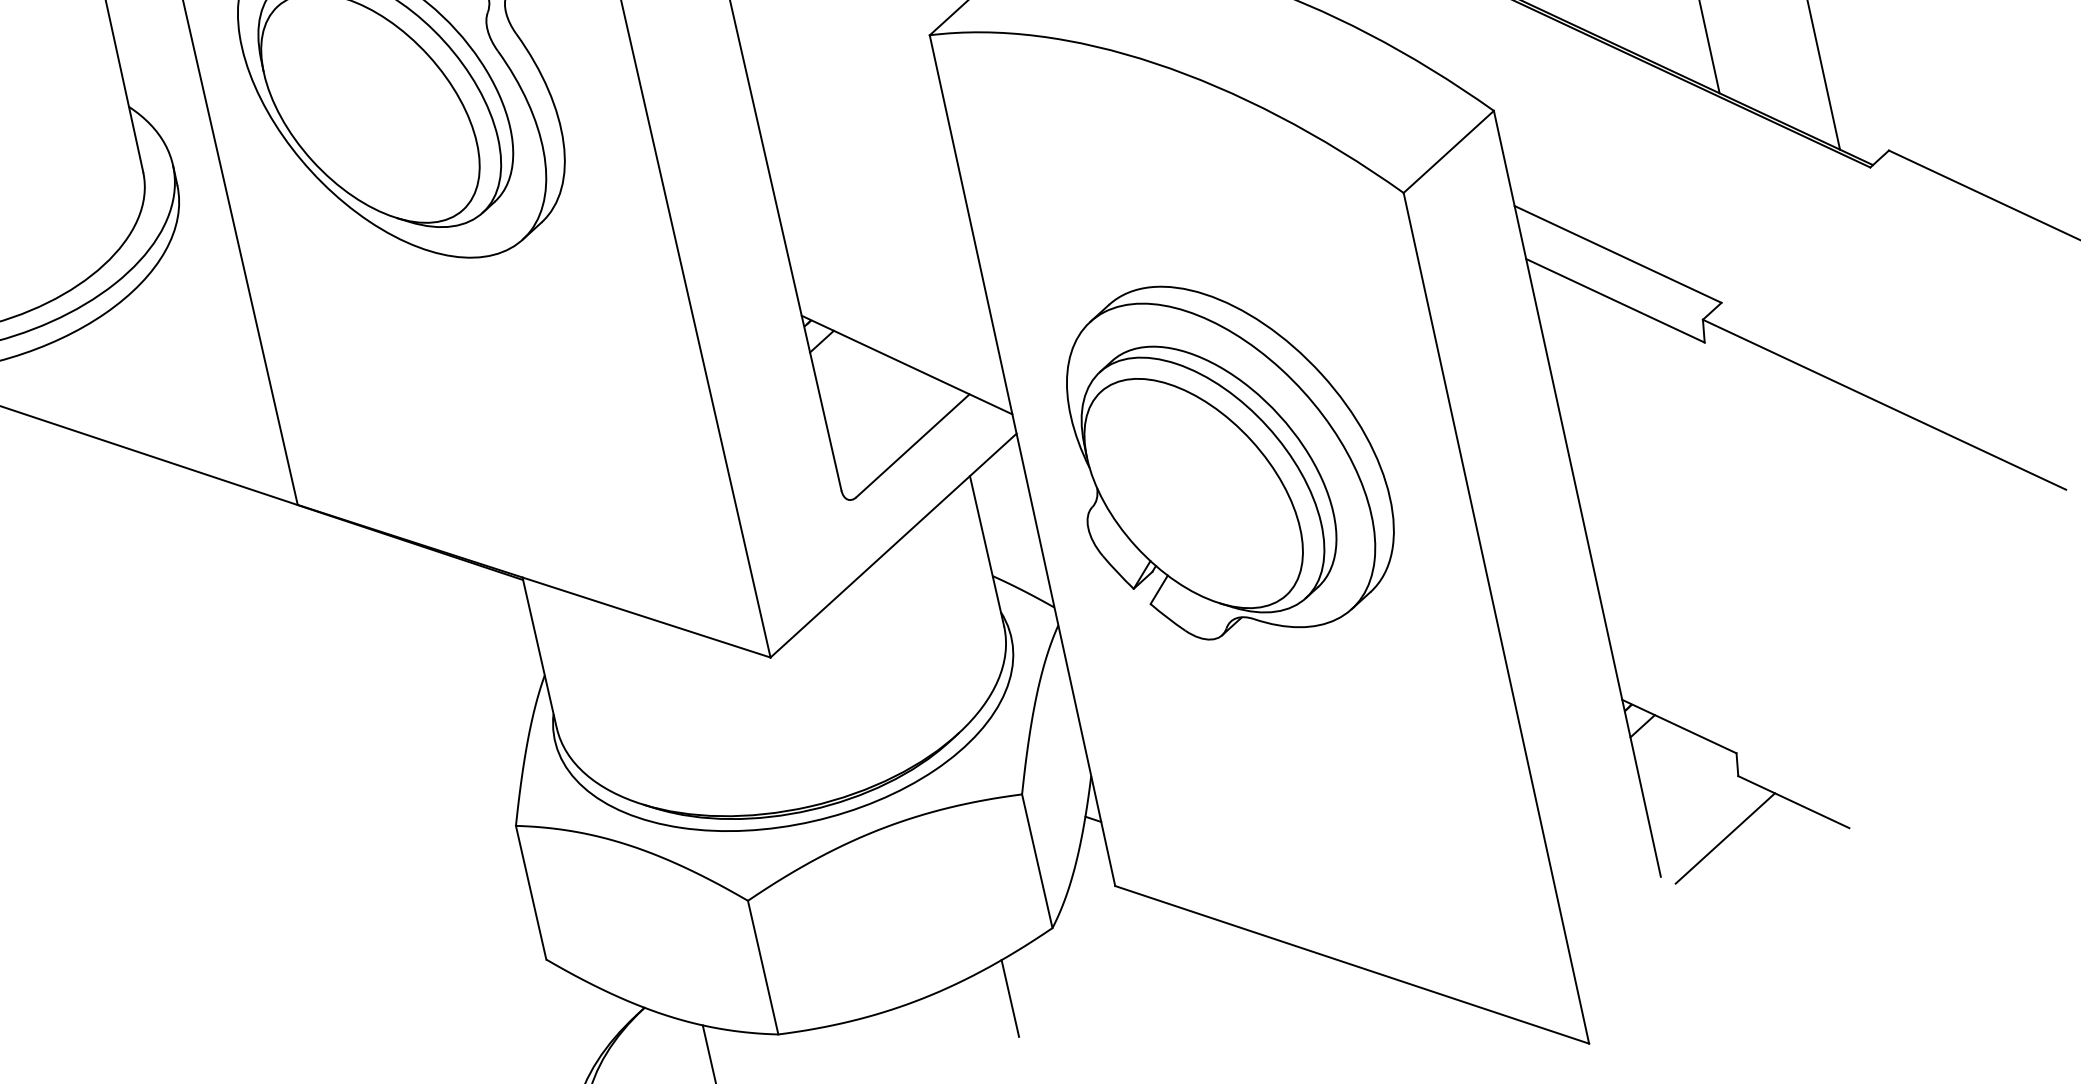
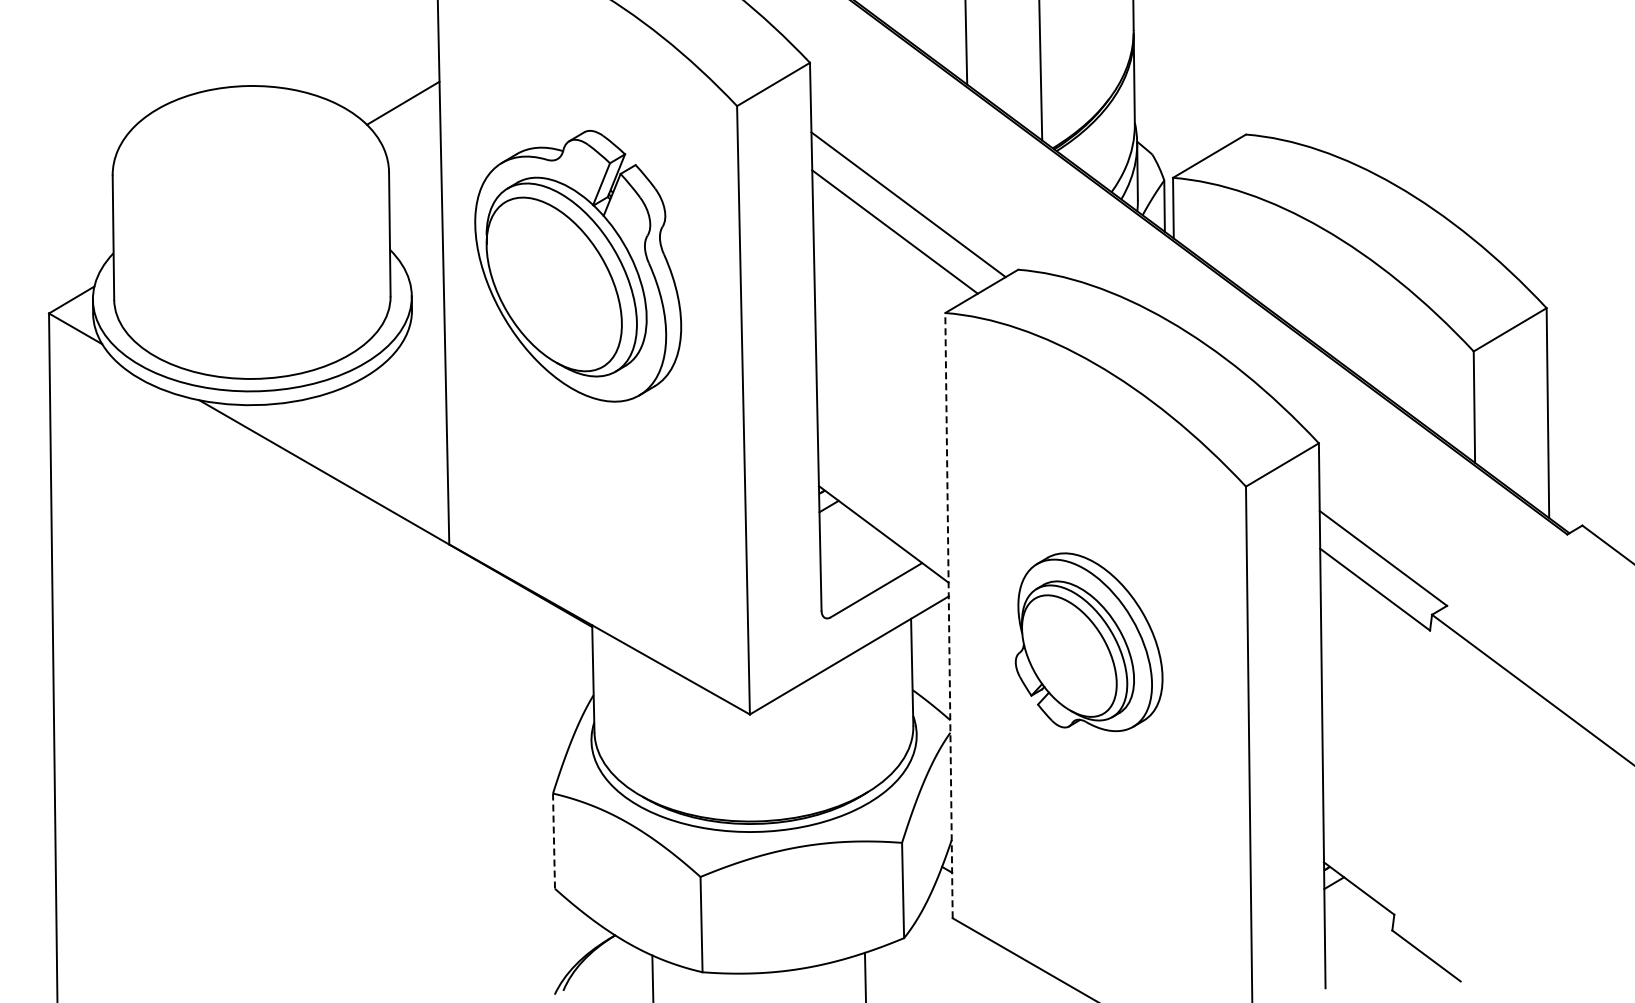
part: (1226, 458) -> (1088, 642), size x0.7
line: (1023, 460) -> (949, 615), solid -> dashed
line: (1724, 837) -> (1374, 970), removed
line: (531, 893) -> (554, 841), solid -> dashed

